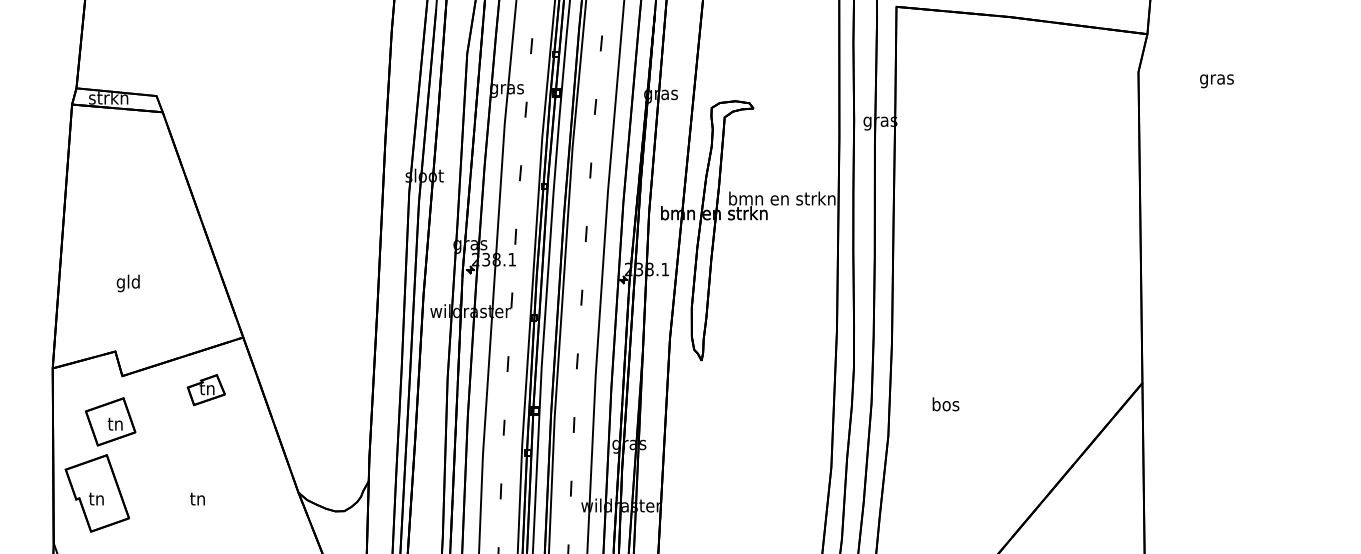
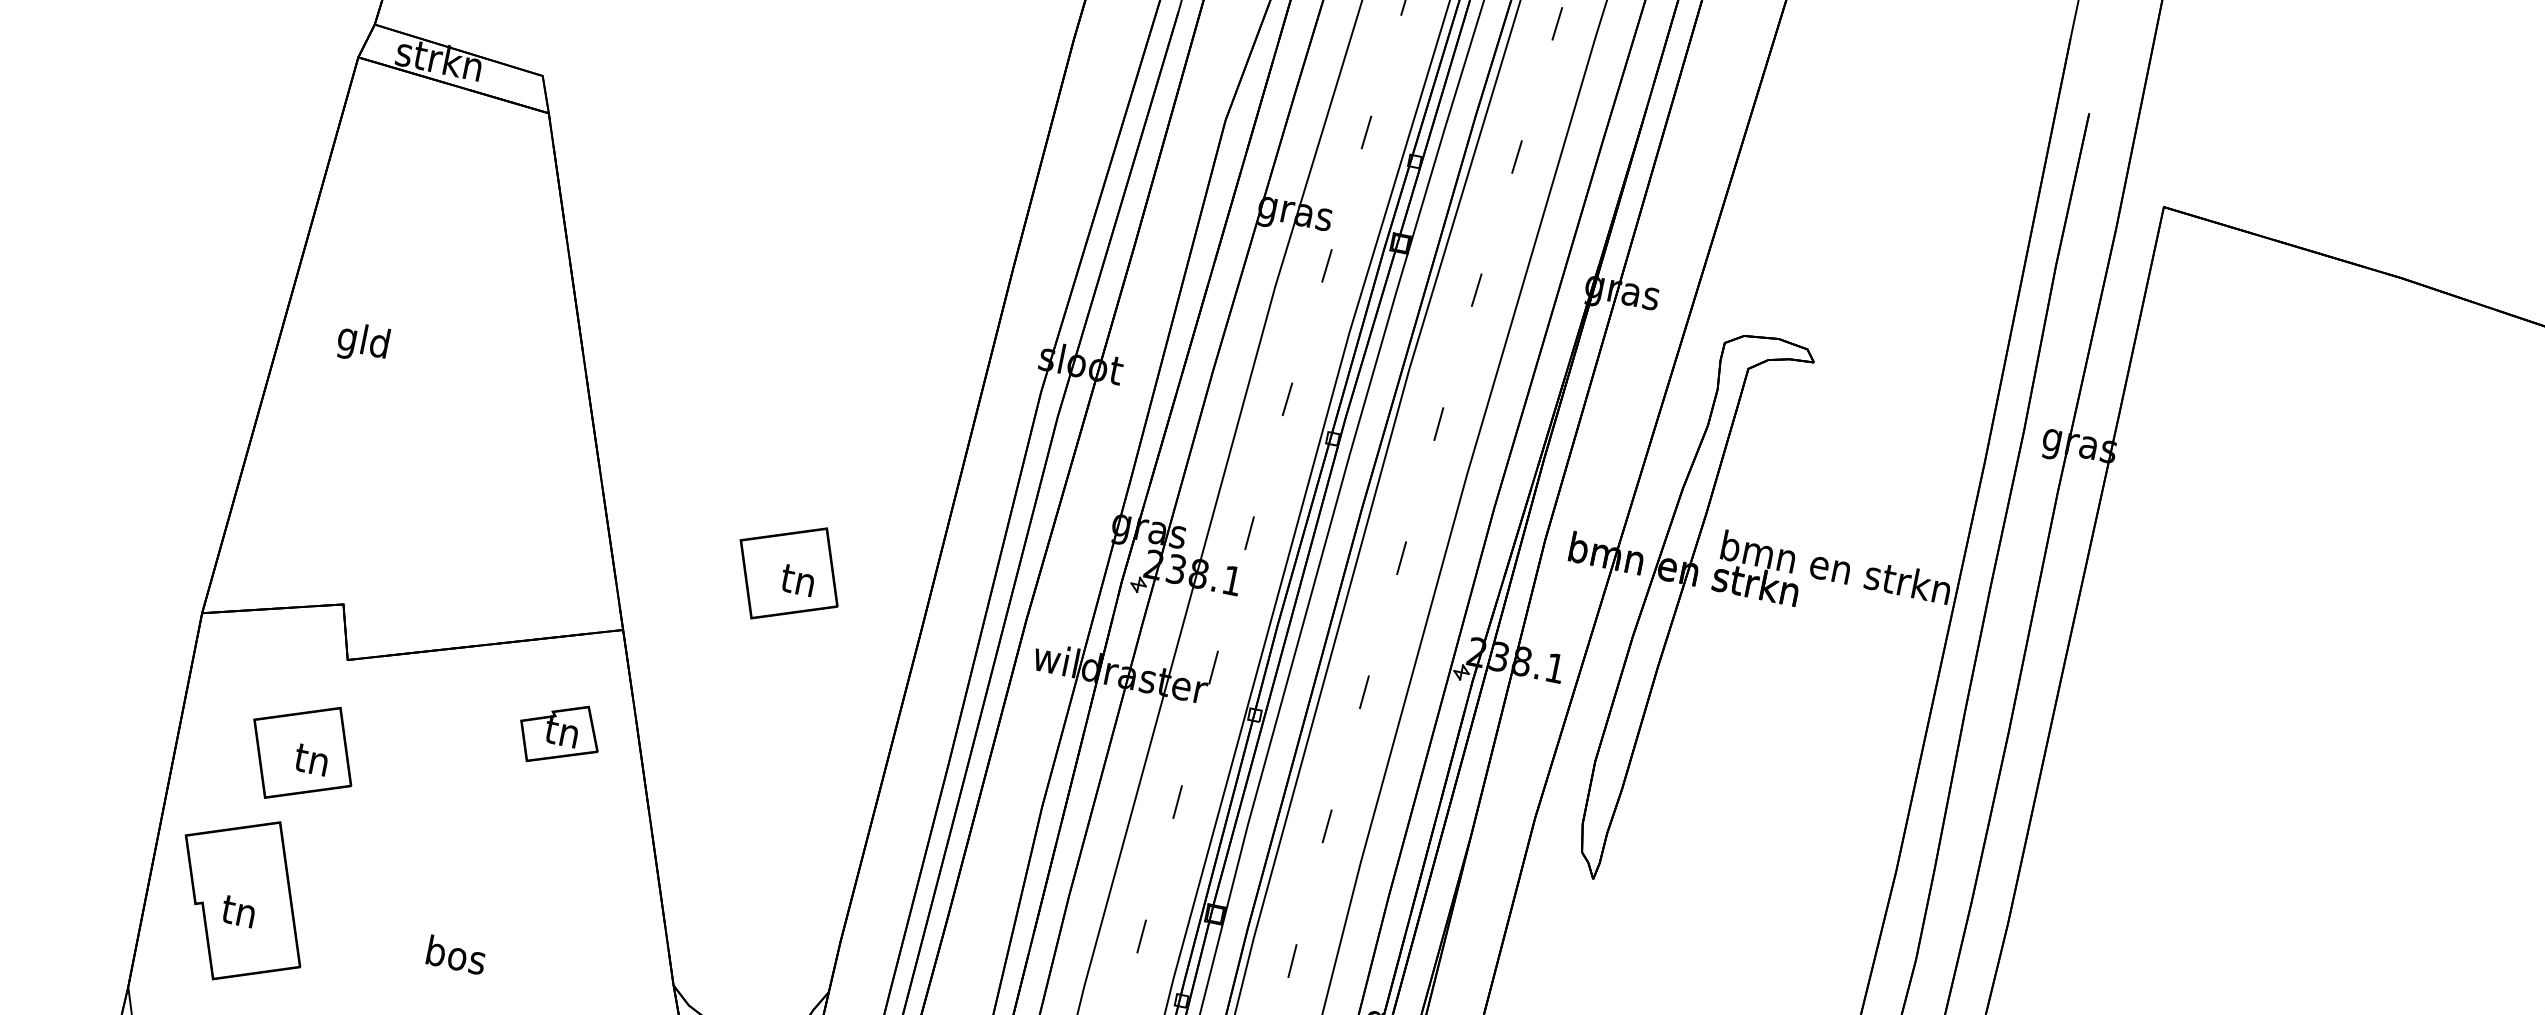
text: (127, 283) -> (361, 342), moved
part: (312, 296) -> (788, 572), added
part: (205, 390) -> (557, 734), moved
text: (198, 498) -> (457, 954), tn -> bos

